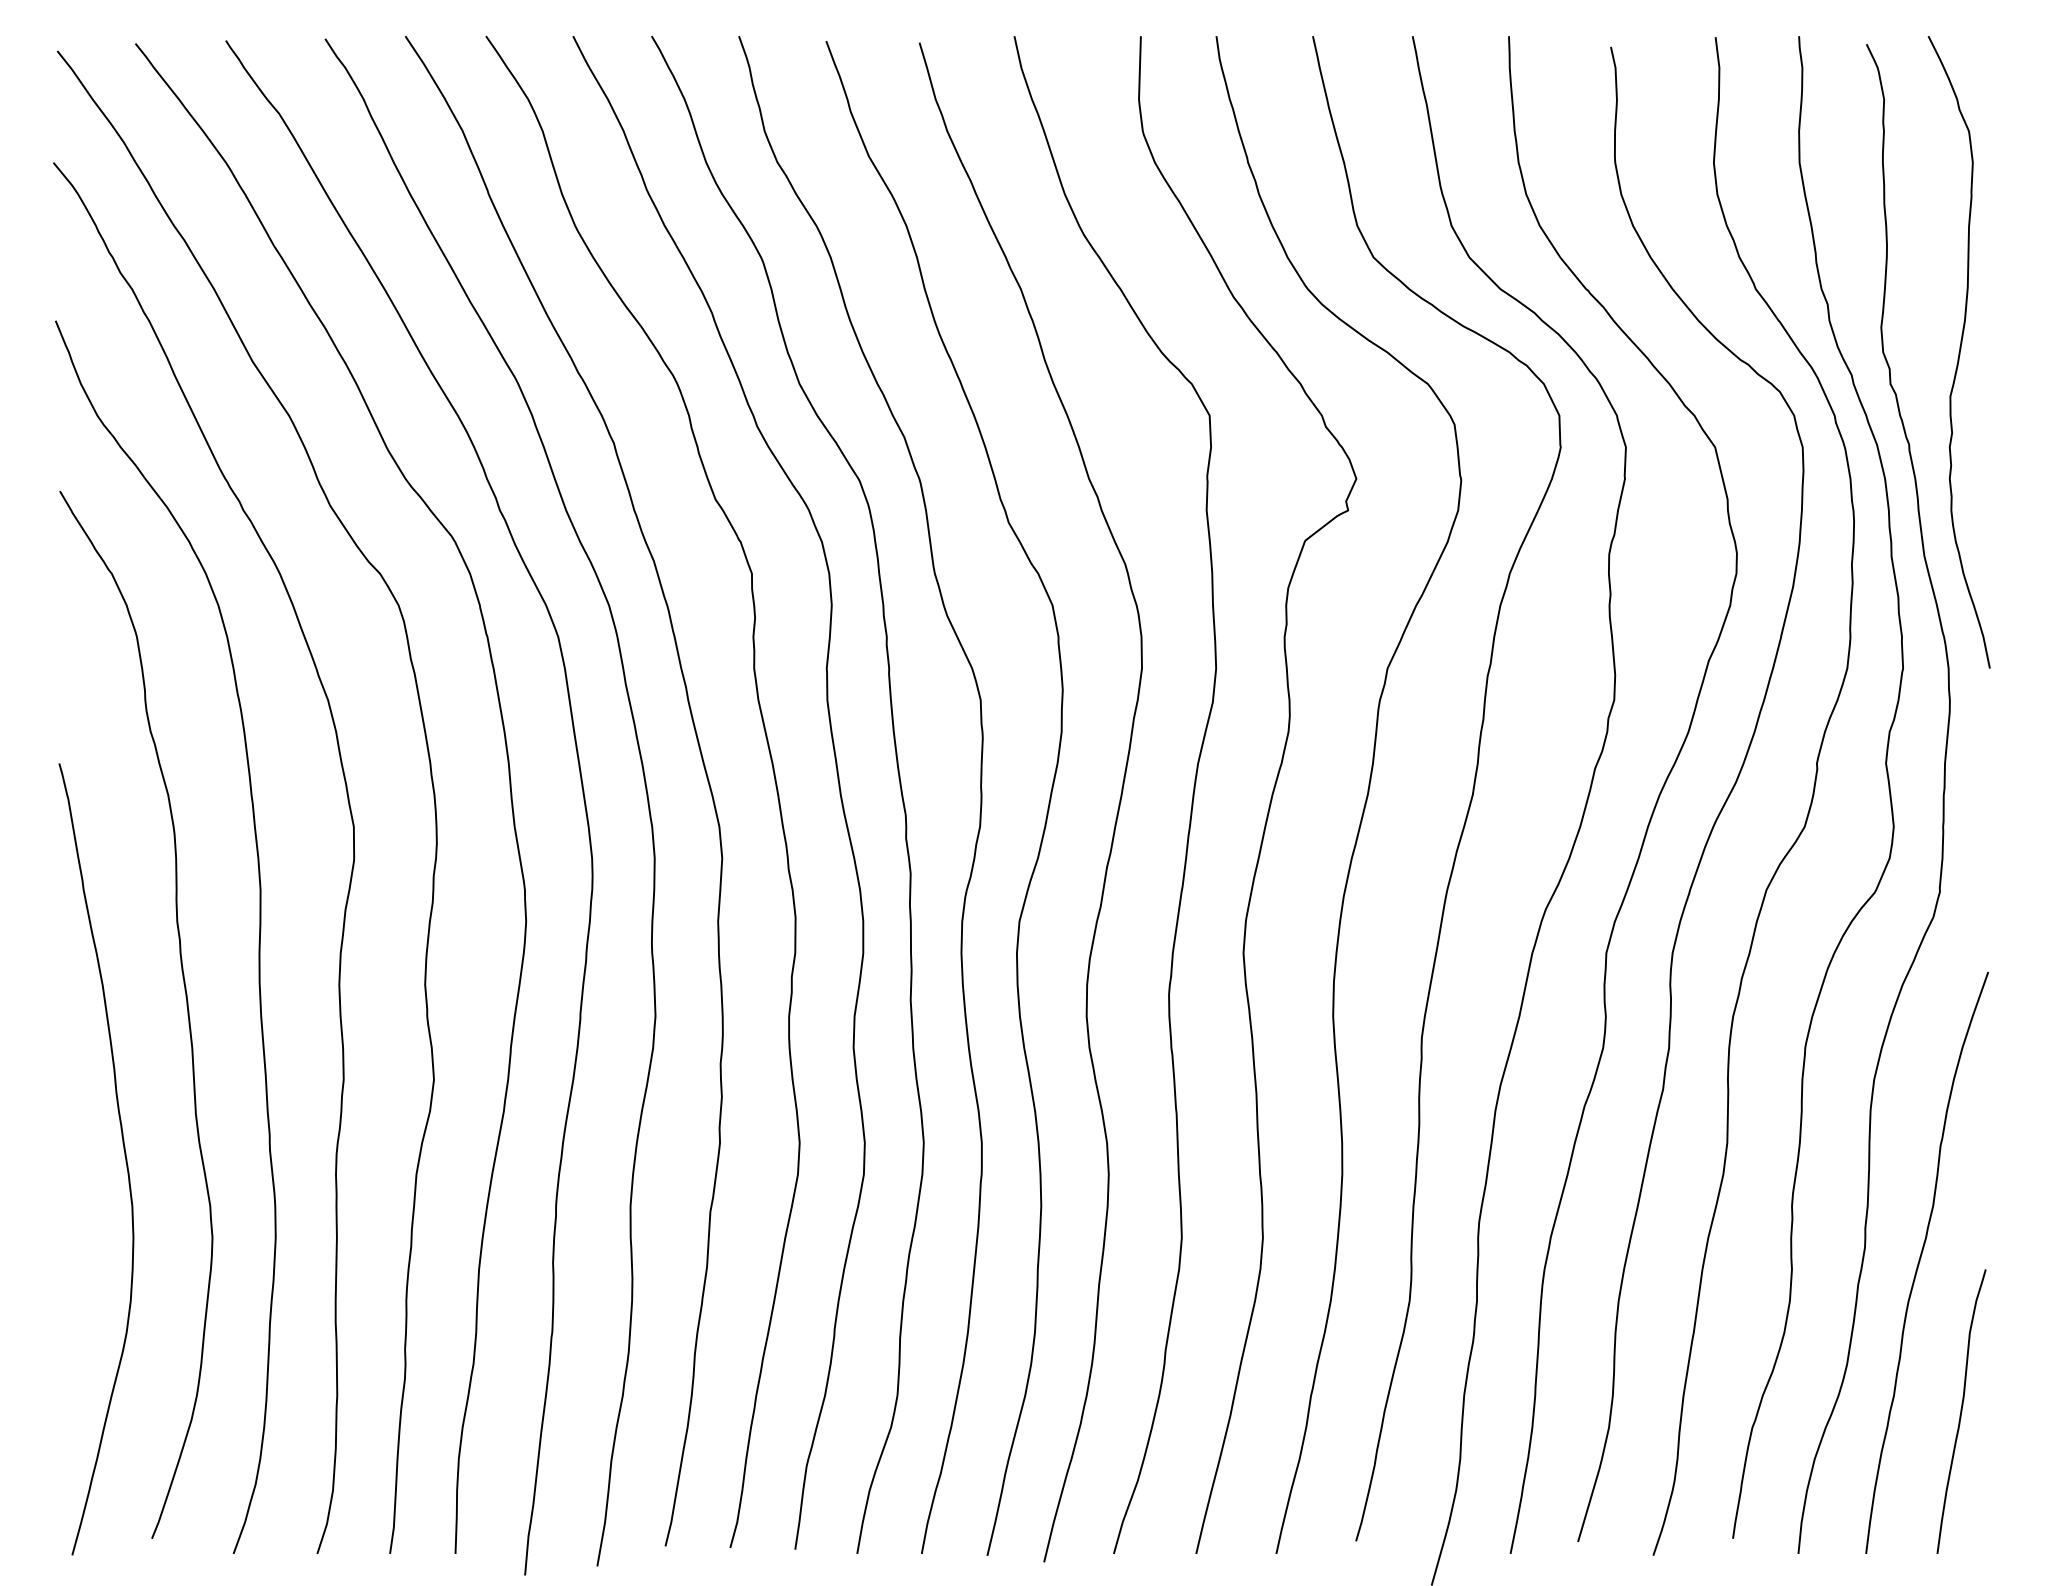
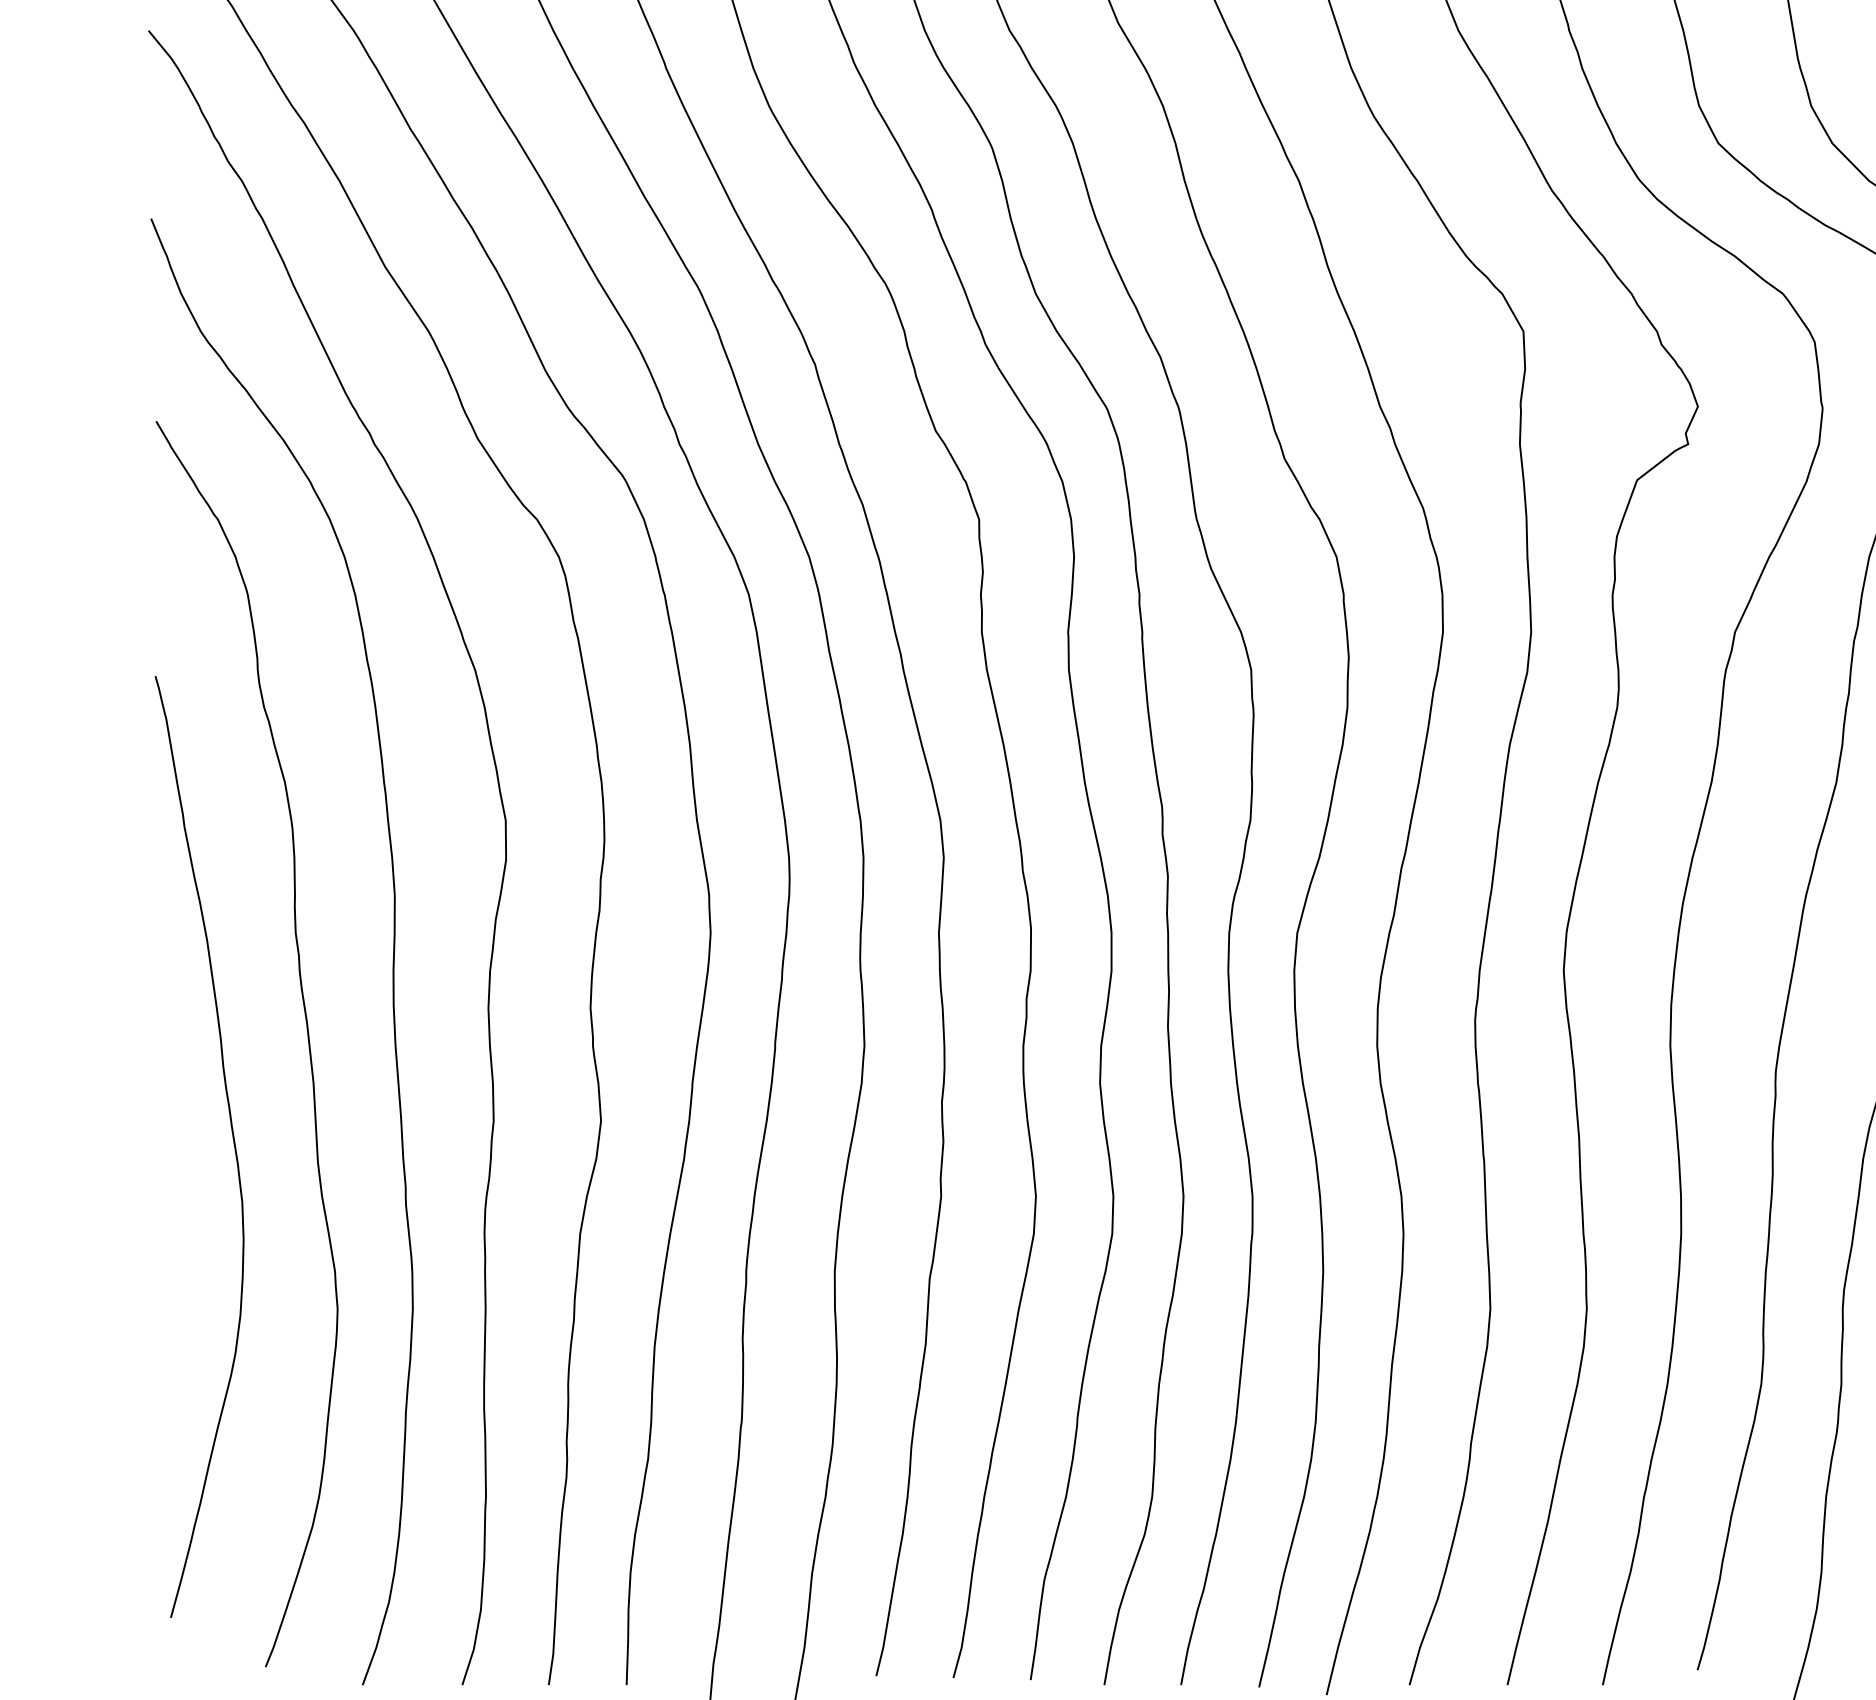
curve: (124, 1156) -> (232, 1143), moved

